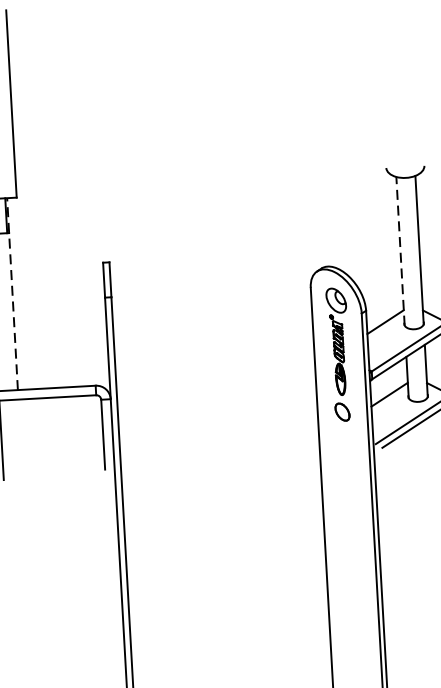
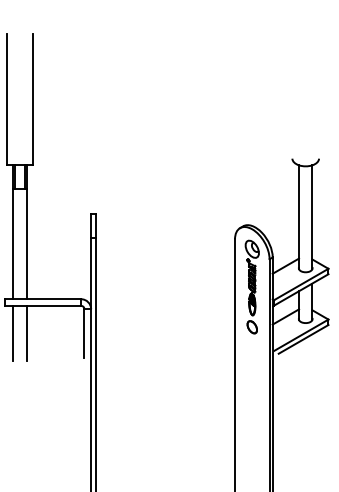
line: (401, 250) -> (299, 216), dashed -> solid
line: (12, 293) -> (26, 231), dashed -> solid
line: (20, 439) -> (26, 333), added

